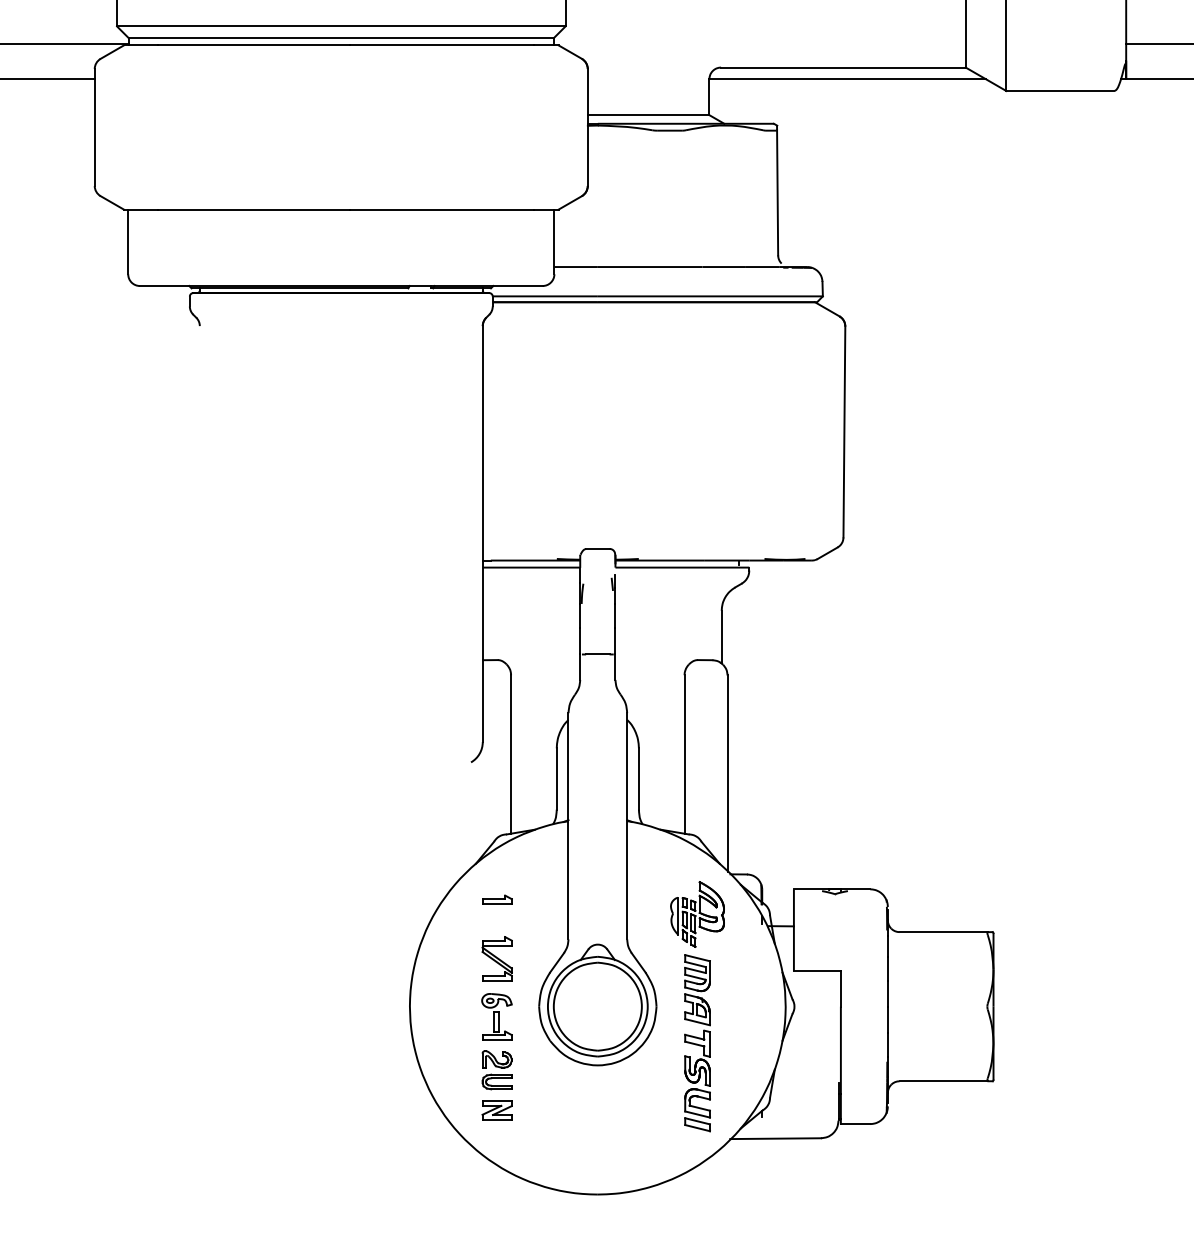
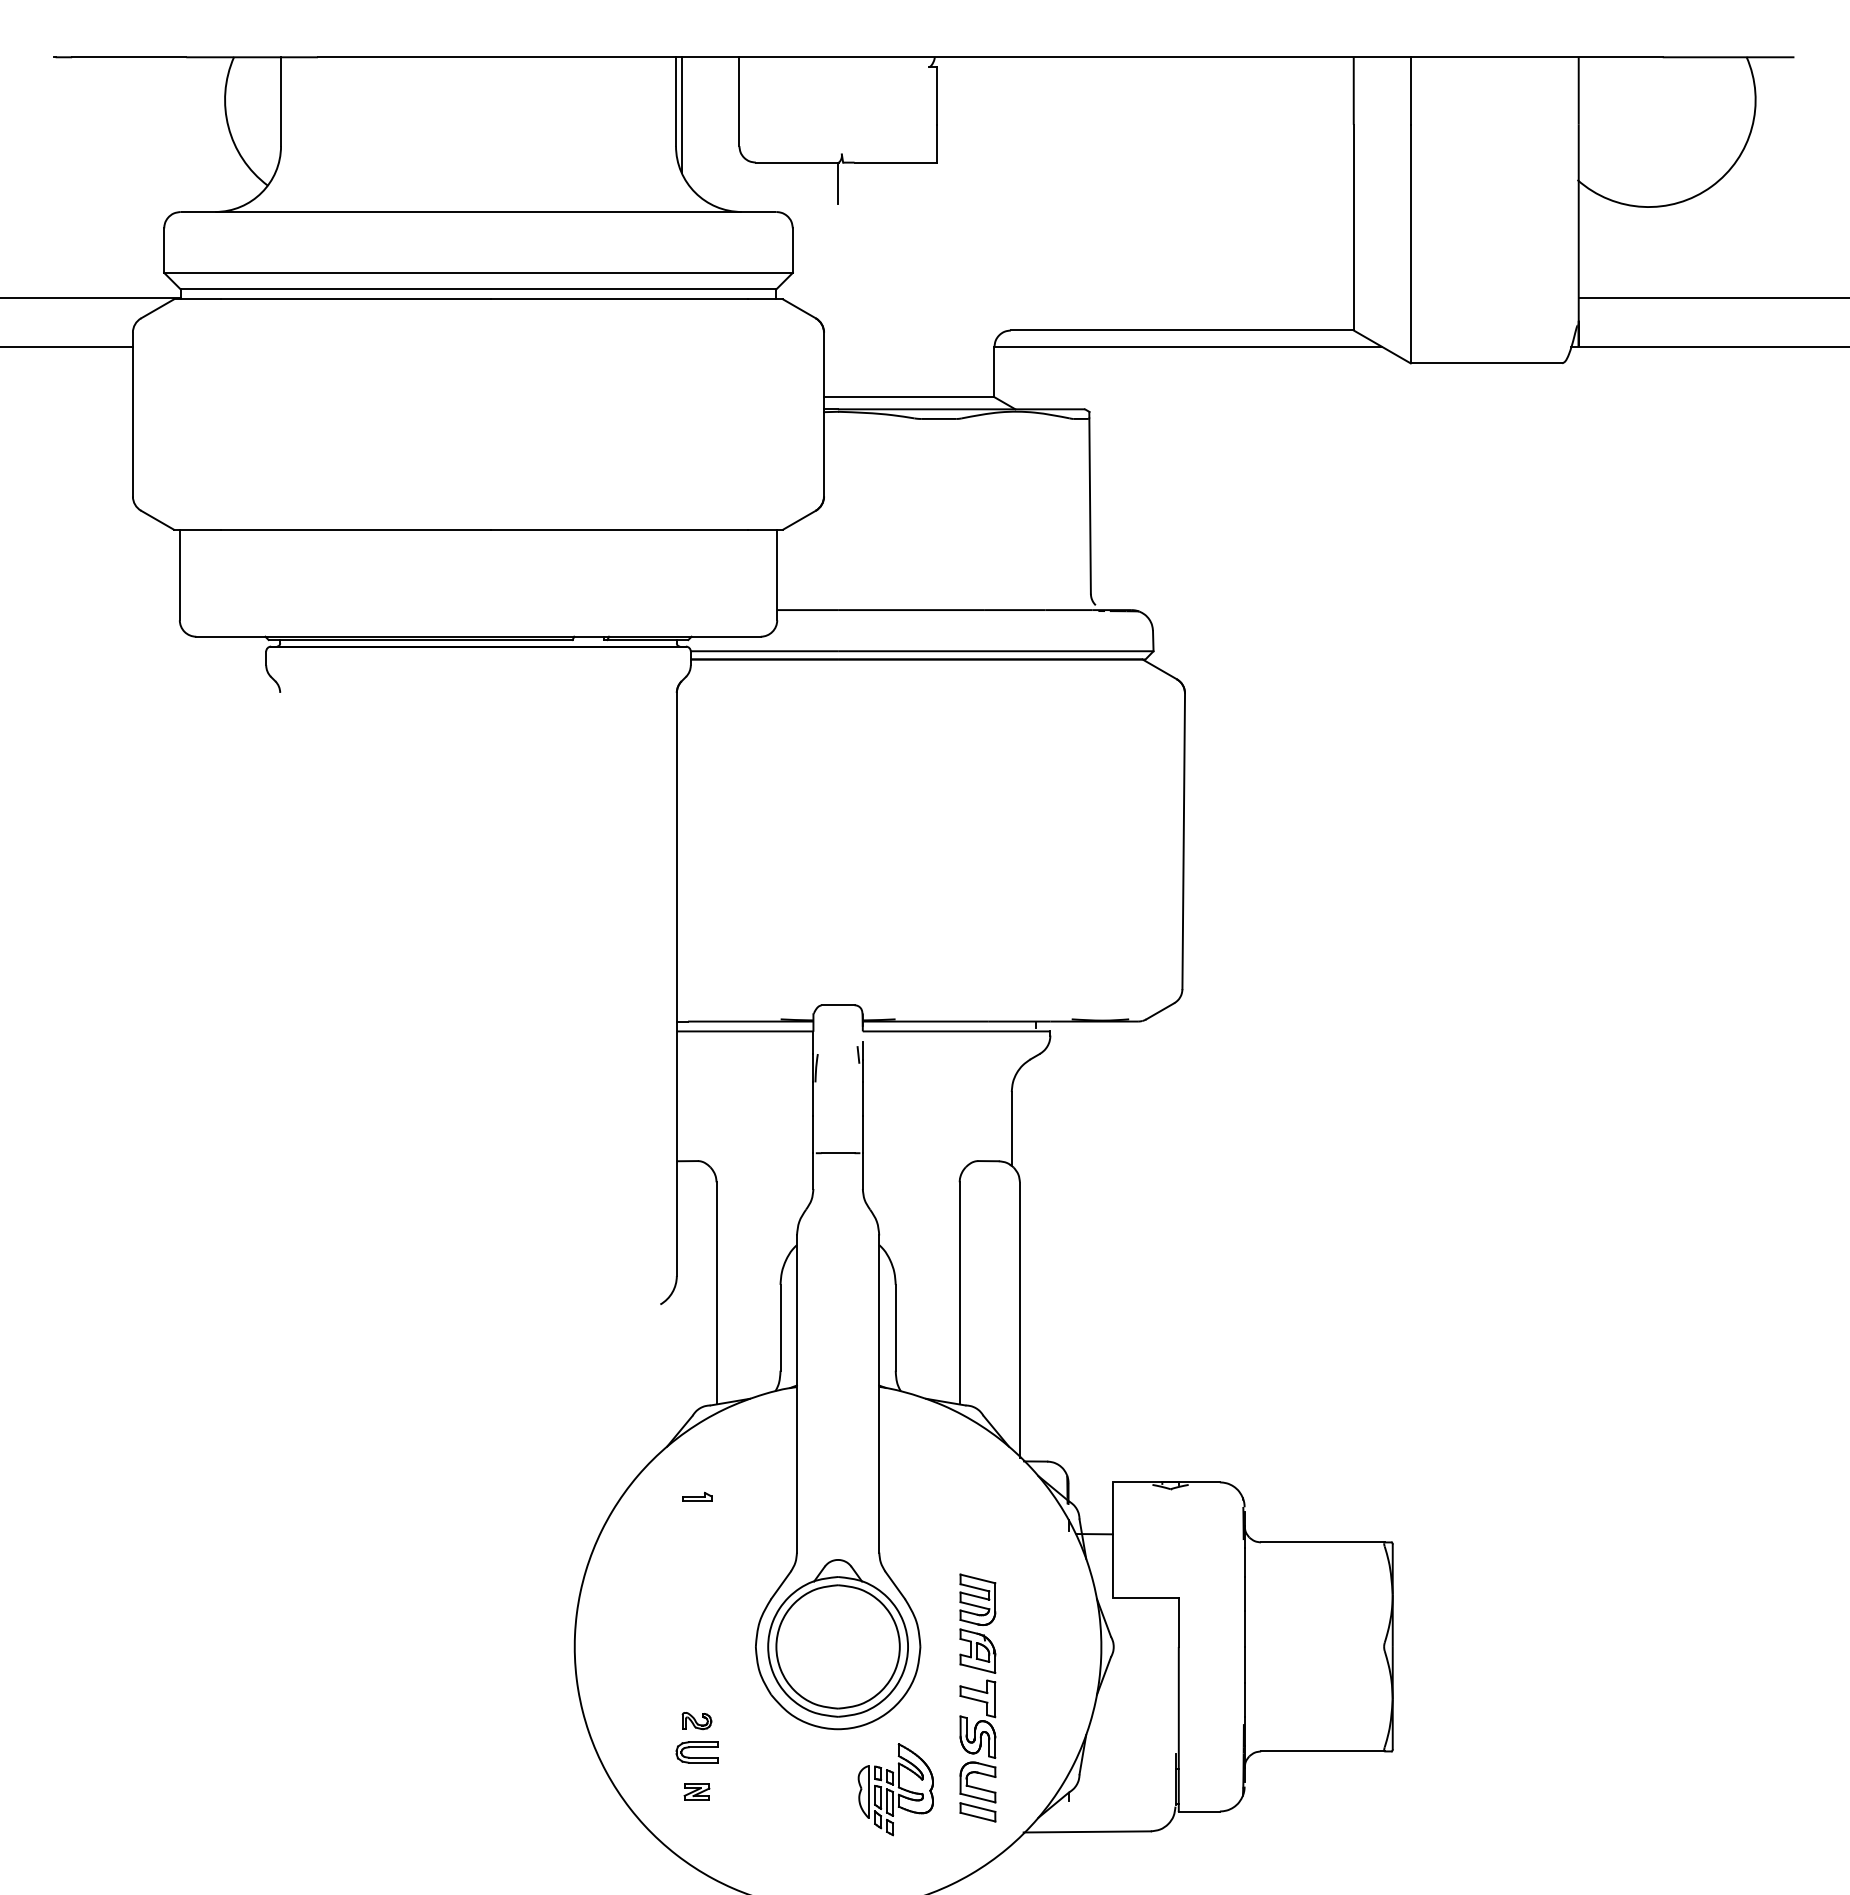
part: (497, 899) -> (697, 1496), size x0.7
part: (697, 914) -> (895, 1789), moved
part: (496, 958) -> (696, 1579), removed
part: (496, 1017) -> (696, 1661), removed
part: (496, 1059) -> (696, 1720), size x0.7
part: (496, 1109) -> (696, 1791), size x0.6

